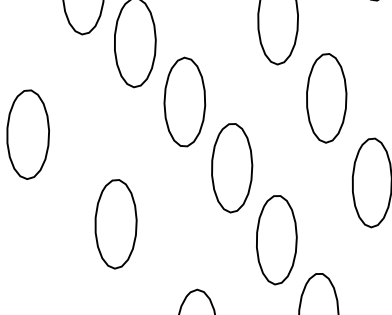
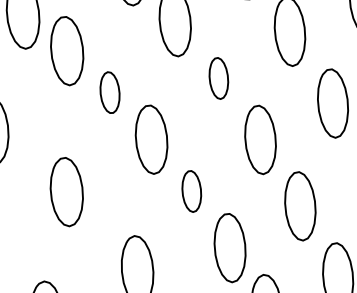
part: (326, 98) -> (218, 78), size x0.6
part: (184, 101) -> (109, 92), size x0.6
part: (276, 240) -> (191, 191), size x0.6

